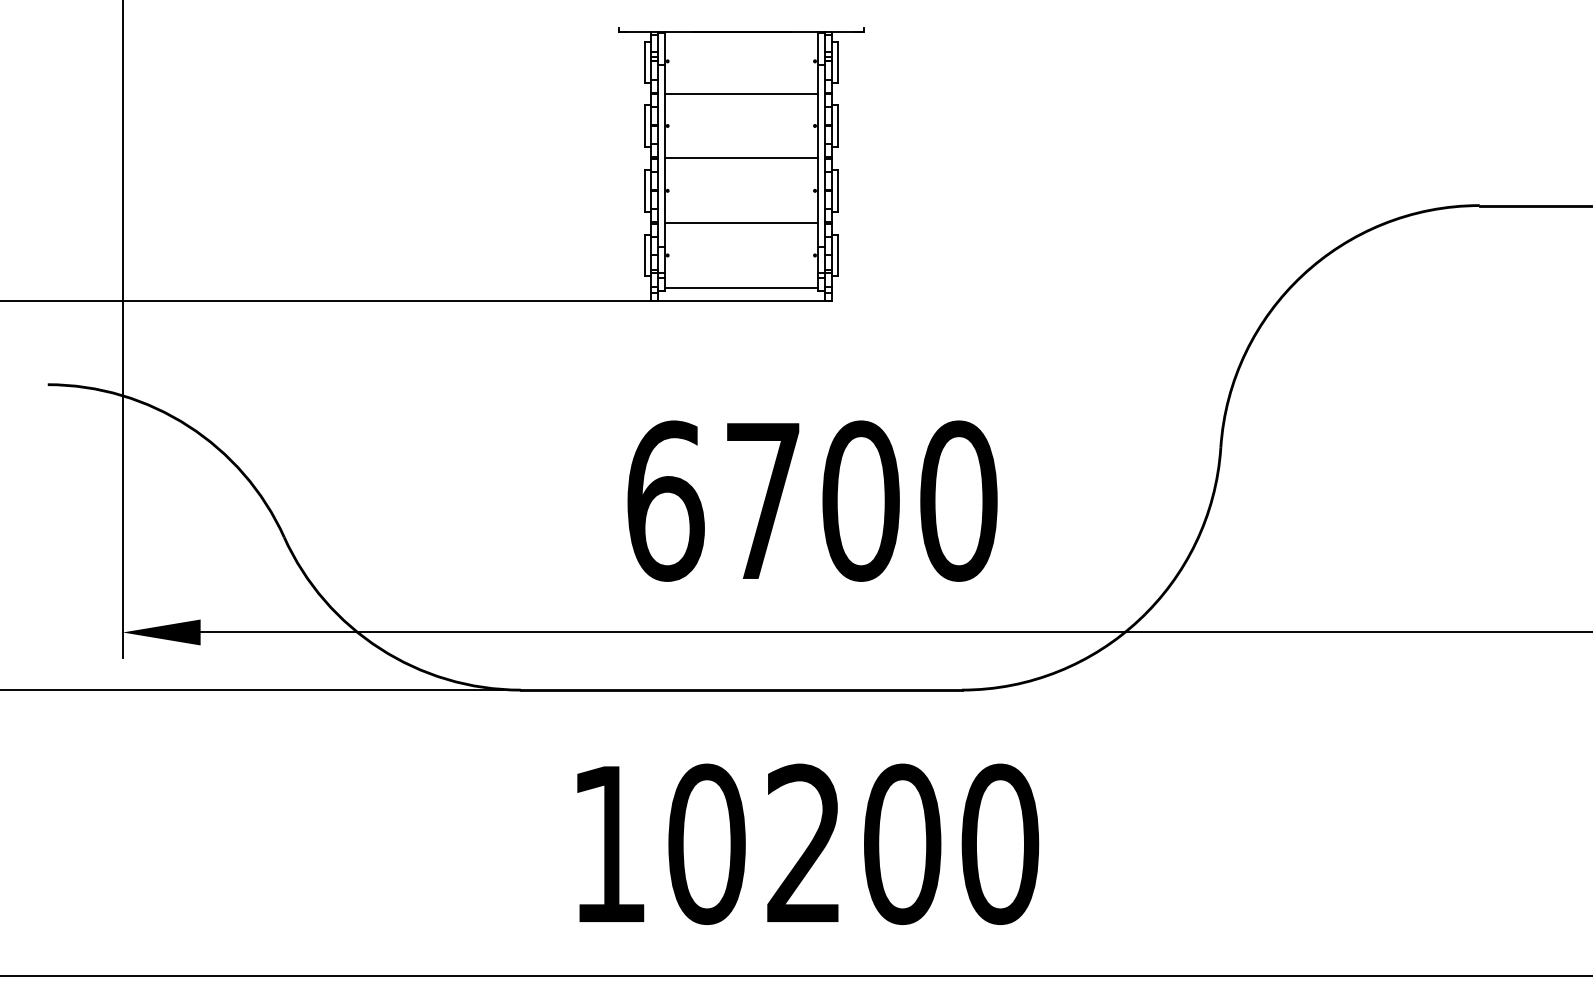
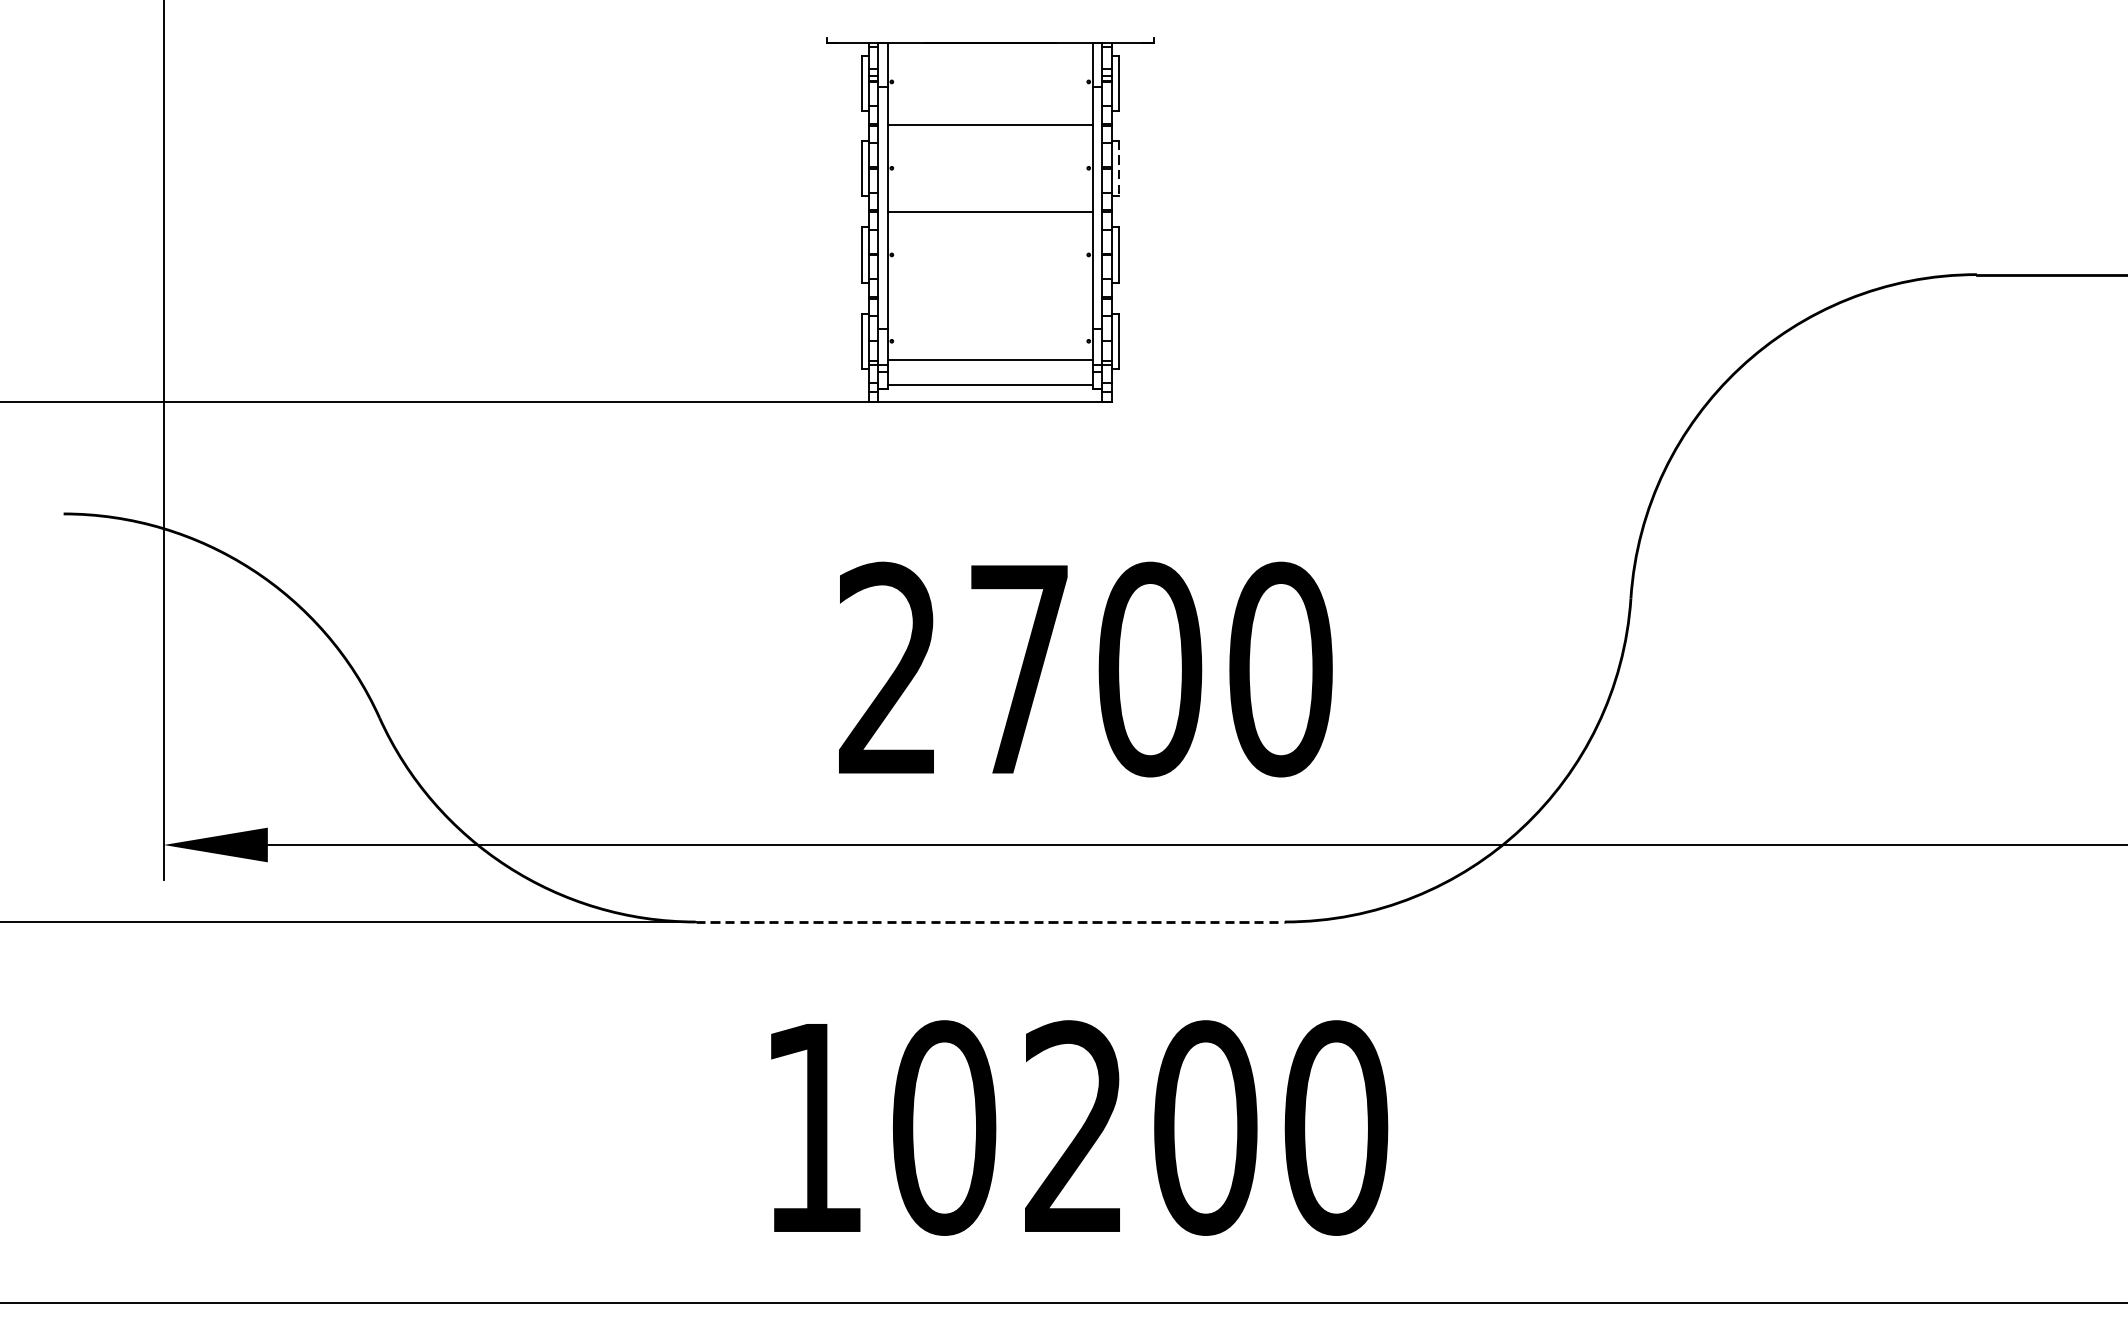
line: (837, 125) -> (1118, 167), solid -> dashed
line: (741, 223) -> (990, 360), moved
text: (665, 500) -> (888, 668), 6700 -> 2700
line: (741, 690) -> (990, 922), solid -> dashed

